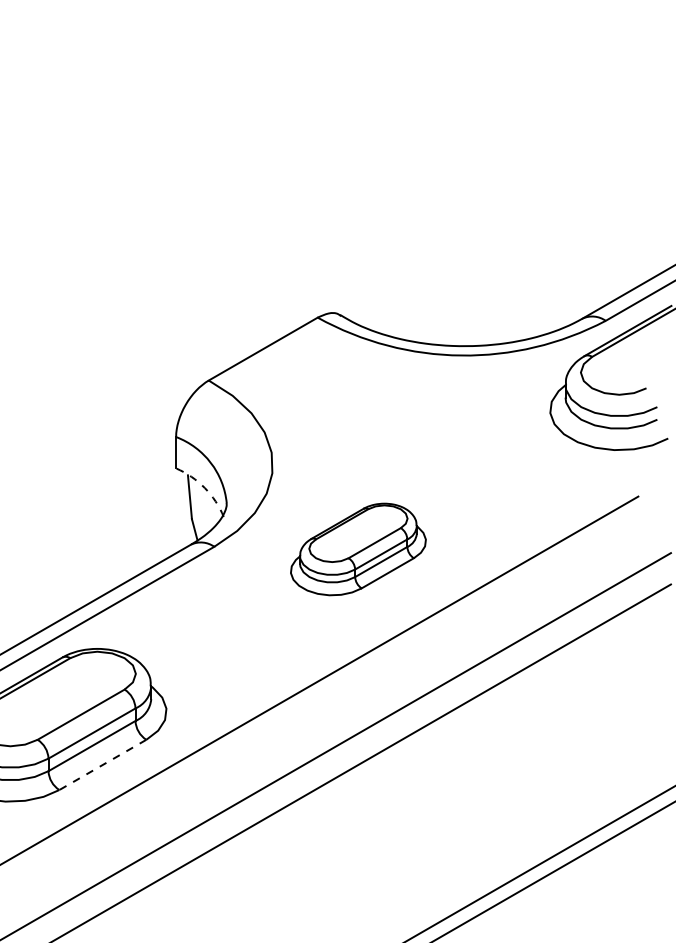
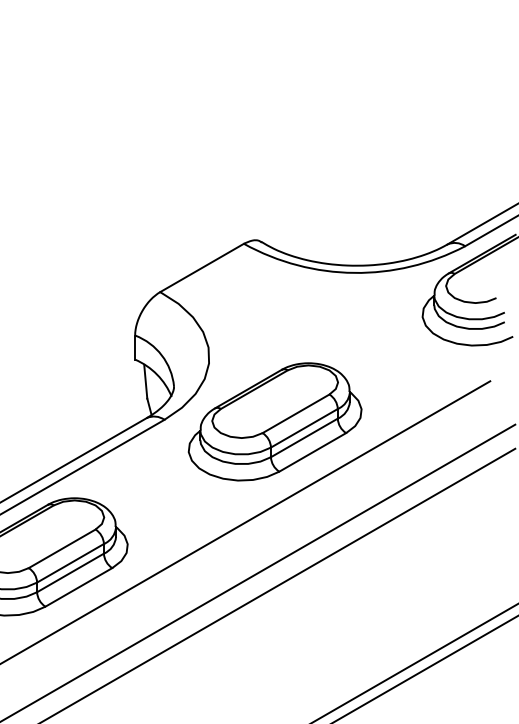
arc: (204, 487) -> (156, 374), dashed -> solid
part: (358, 549) -> (275, 421), size x1.67
line: (102, 765) -> (78, 587), dashed -> solid

